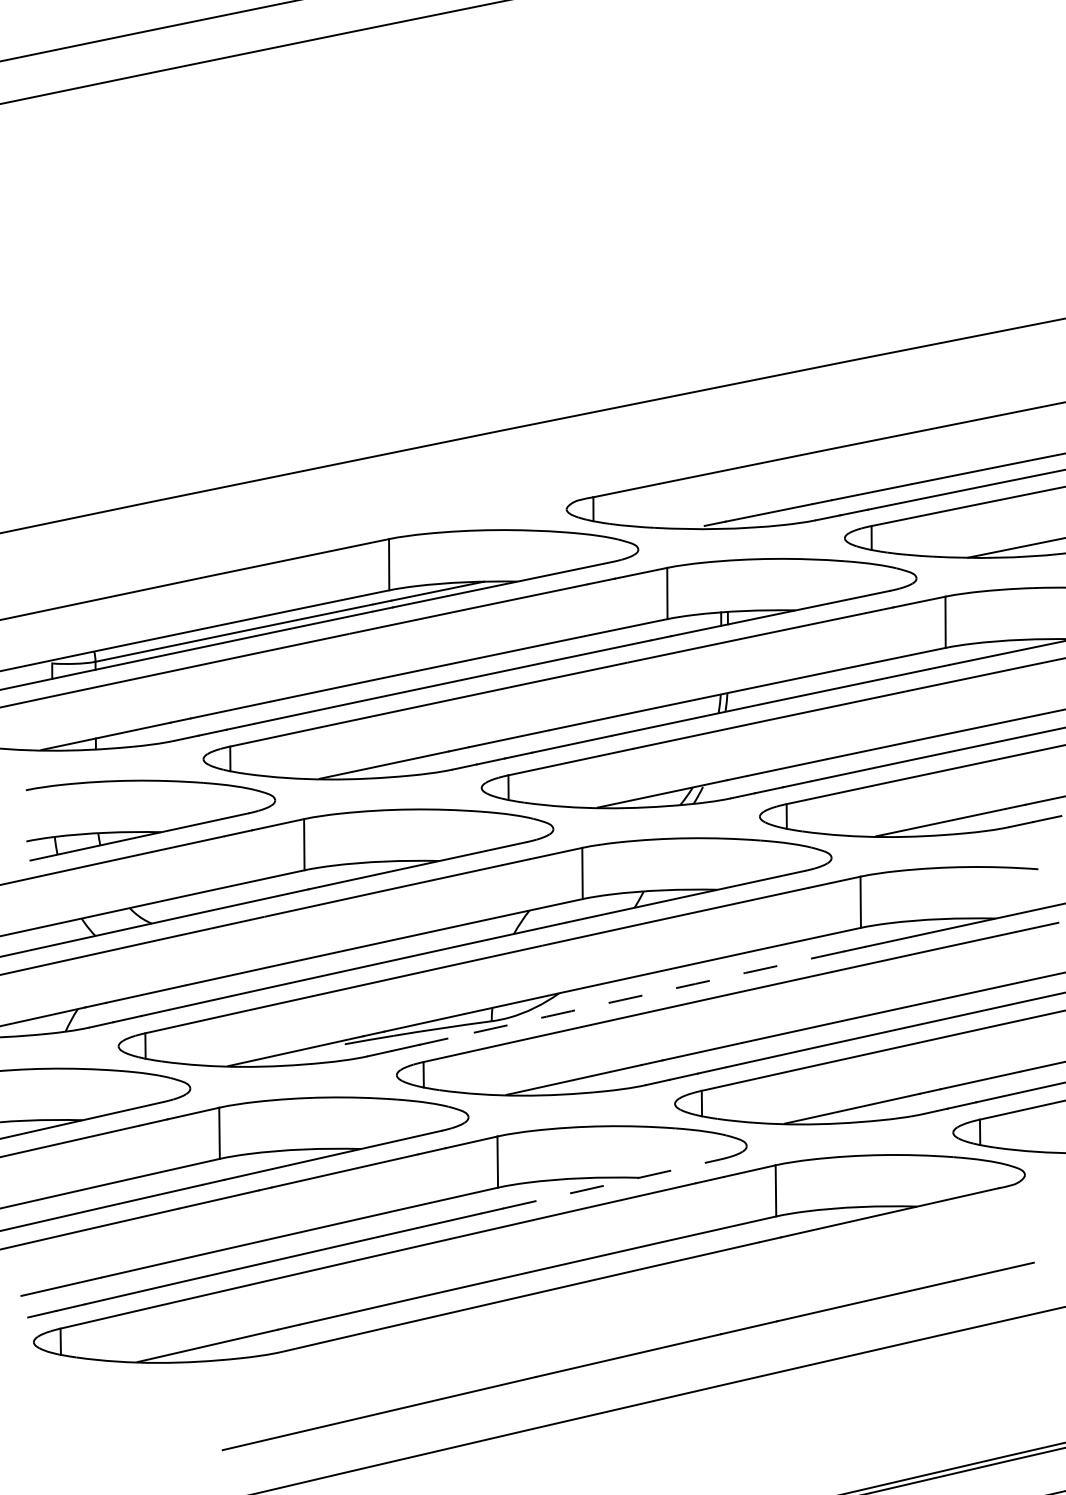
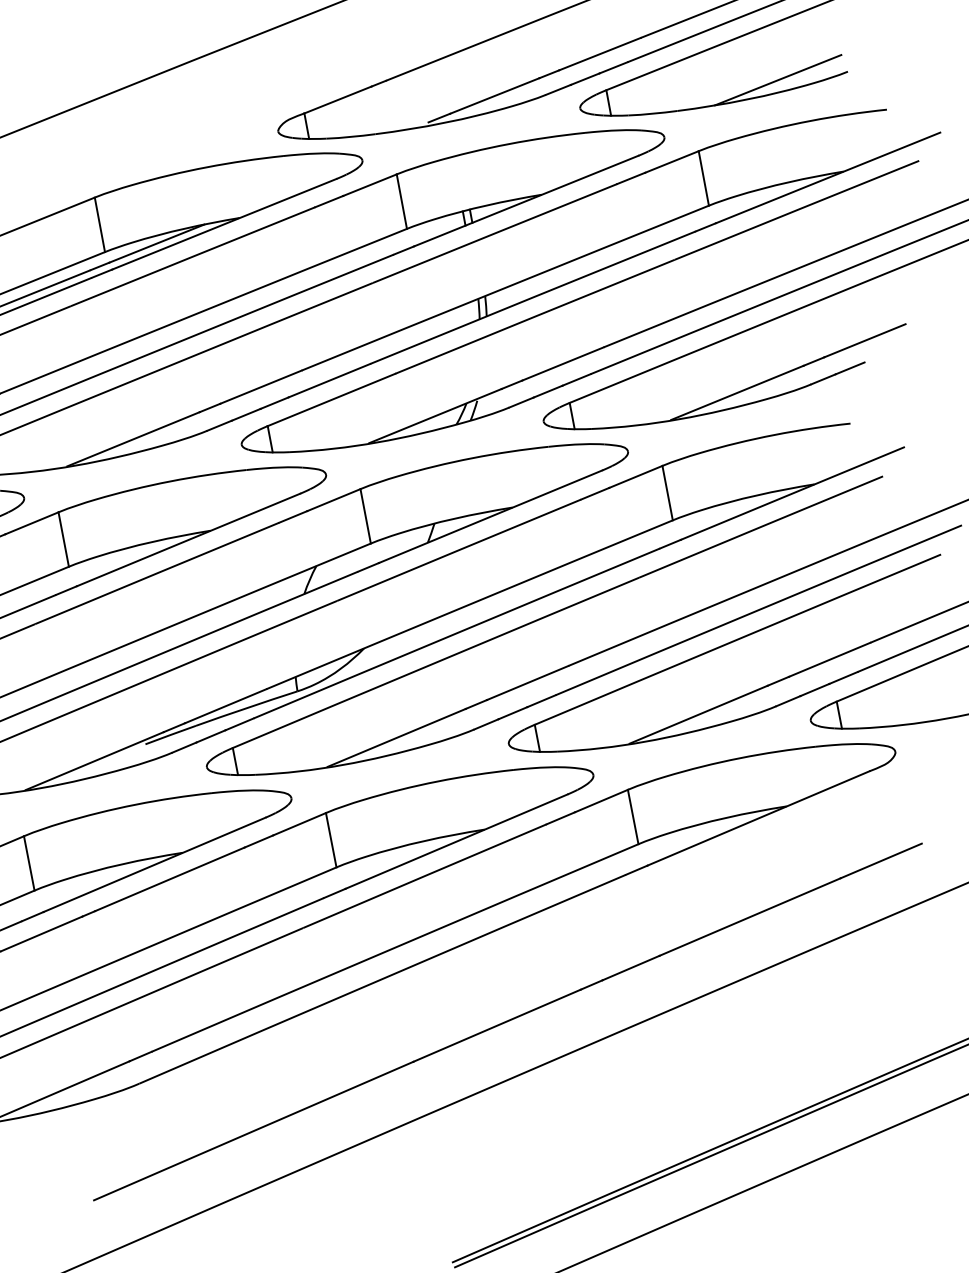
arc: (646, 994) -> (457, 632), dashed -> solid
line: (611, 1183) -> (456, 841), dashed -> solid

